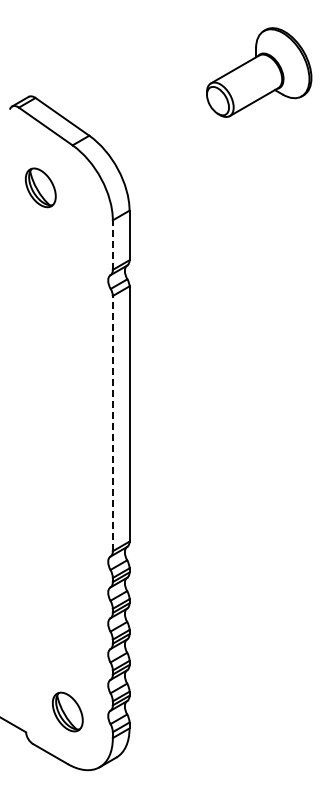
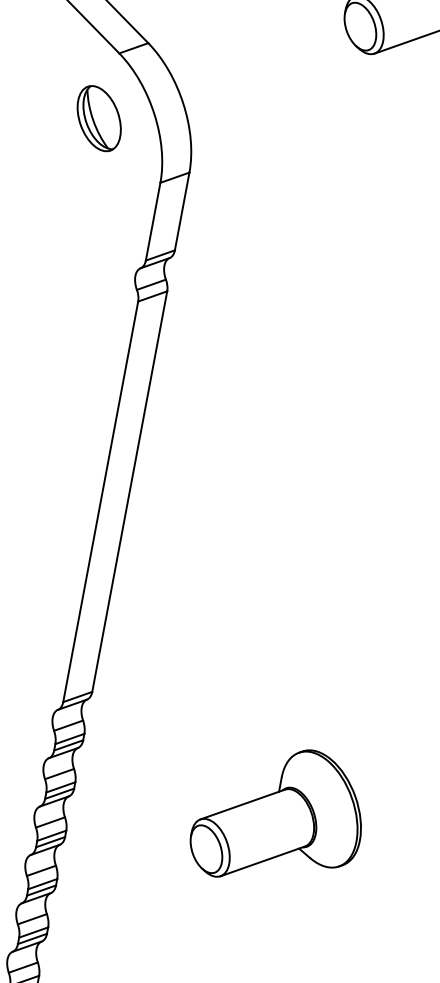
part: (40, 187) -> (98, 117), moved
line: (112, 245) -> (152, 222), dashed -> solid
line: (112, 423) -> (100, 501), dashed -> solid
part: (259, 596) -> (280, 816), added

